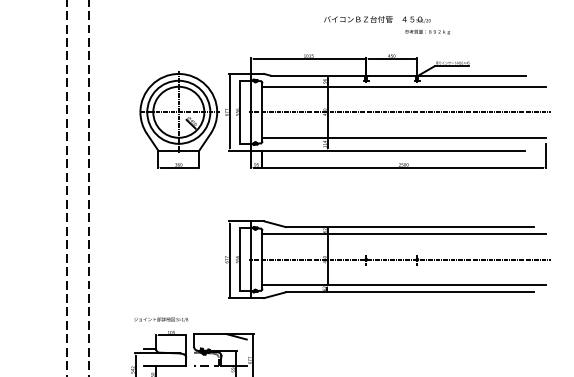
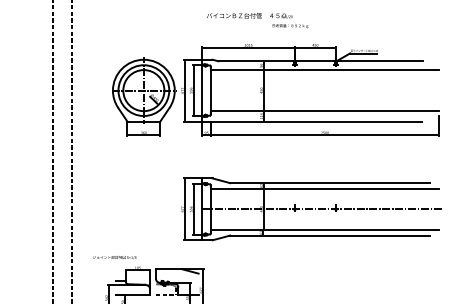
text: (386, 25) -> (257, 20), moved
line: (399, 112) -> (321, 90), removed
text: (160, 319) -> (114, 257), moved

